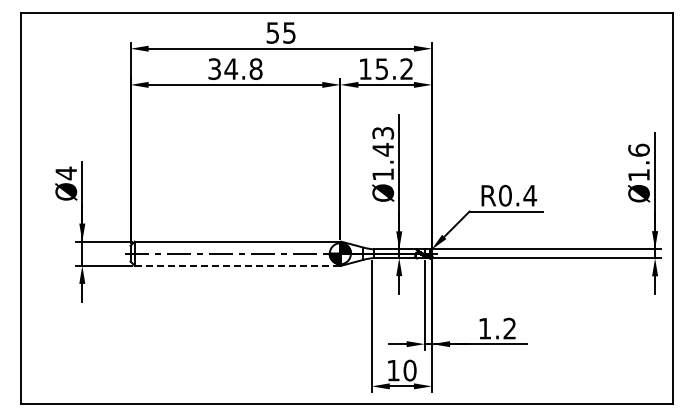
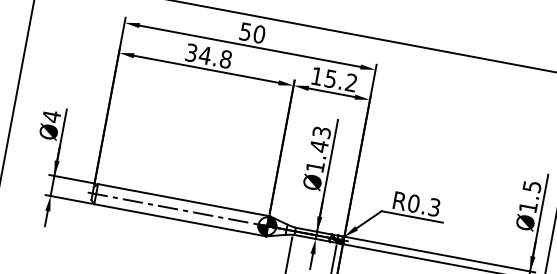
text: (289, 32) -> (259, 34), 55 -> 50
text: (638, 149) -> (531, 185), Ø1.6 -> Ø1.5
text: (530, 195) -> (434, 207), R0.4 -> R0.3
line: (237, 265) -> (179, 219), dashed -> solid

